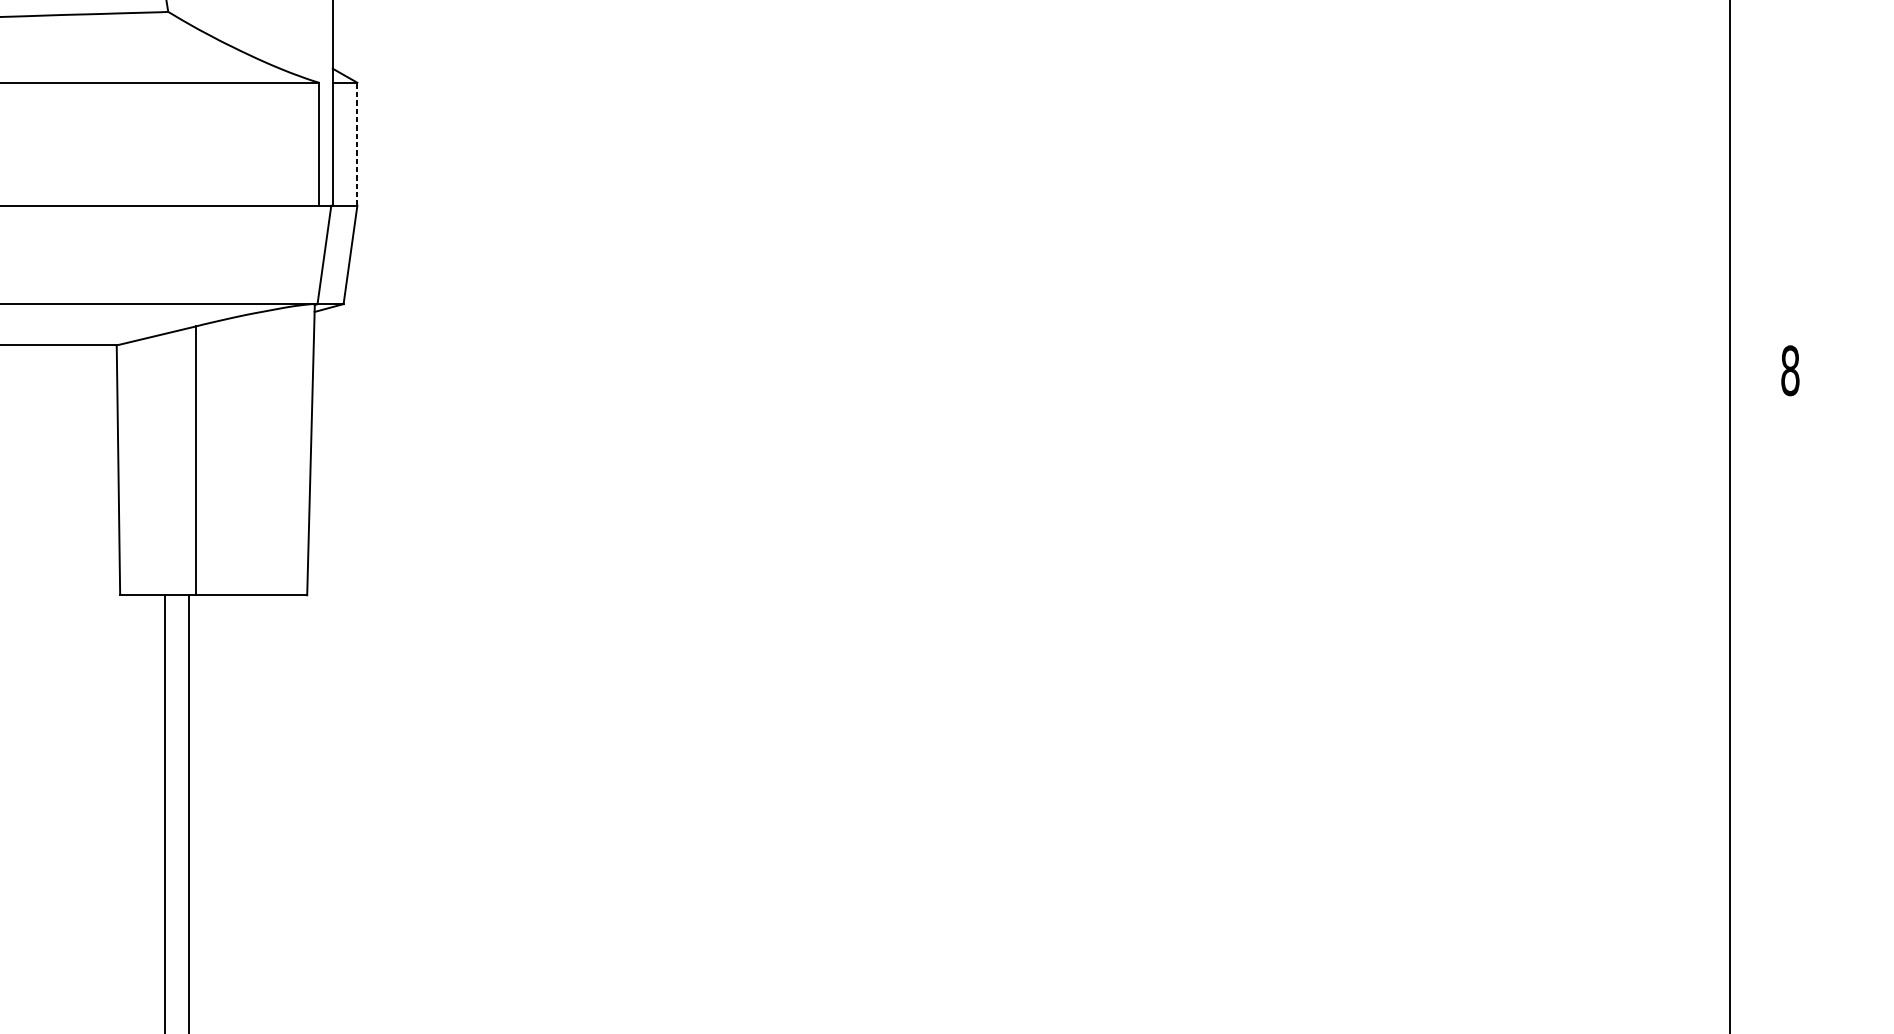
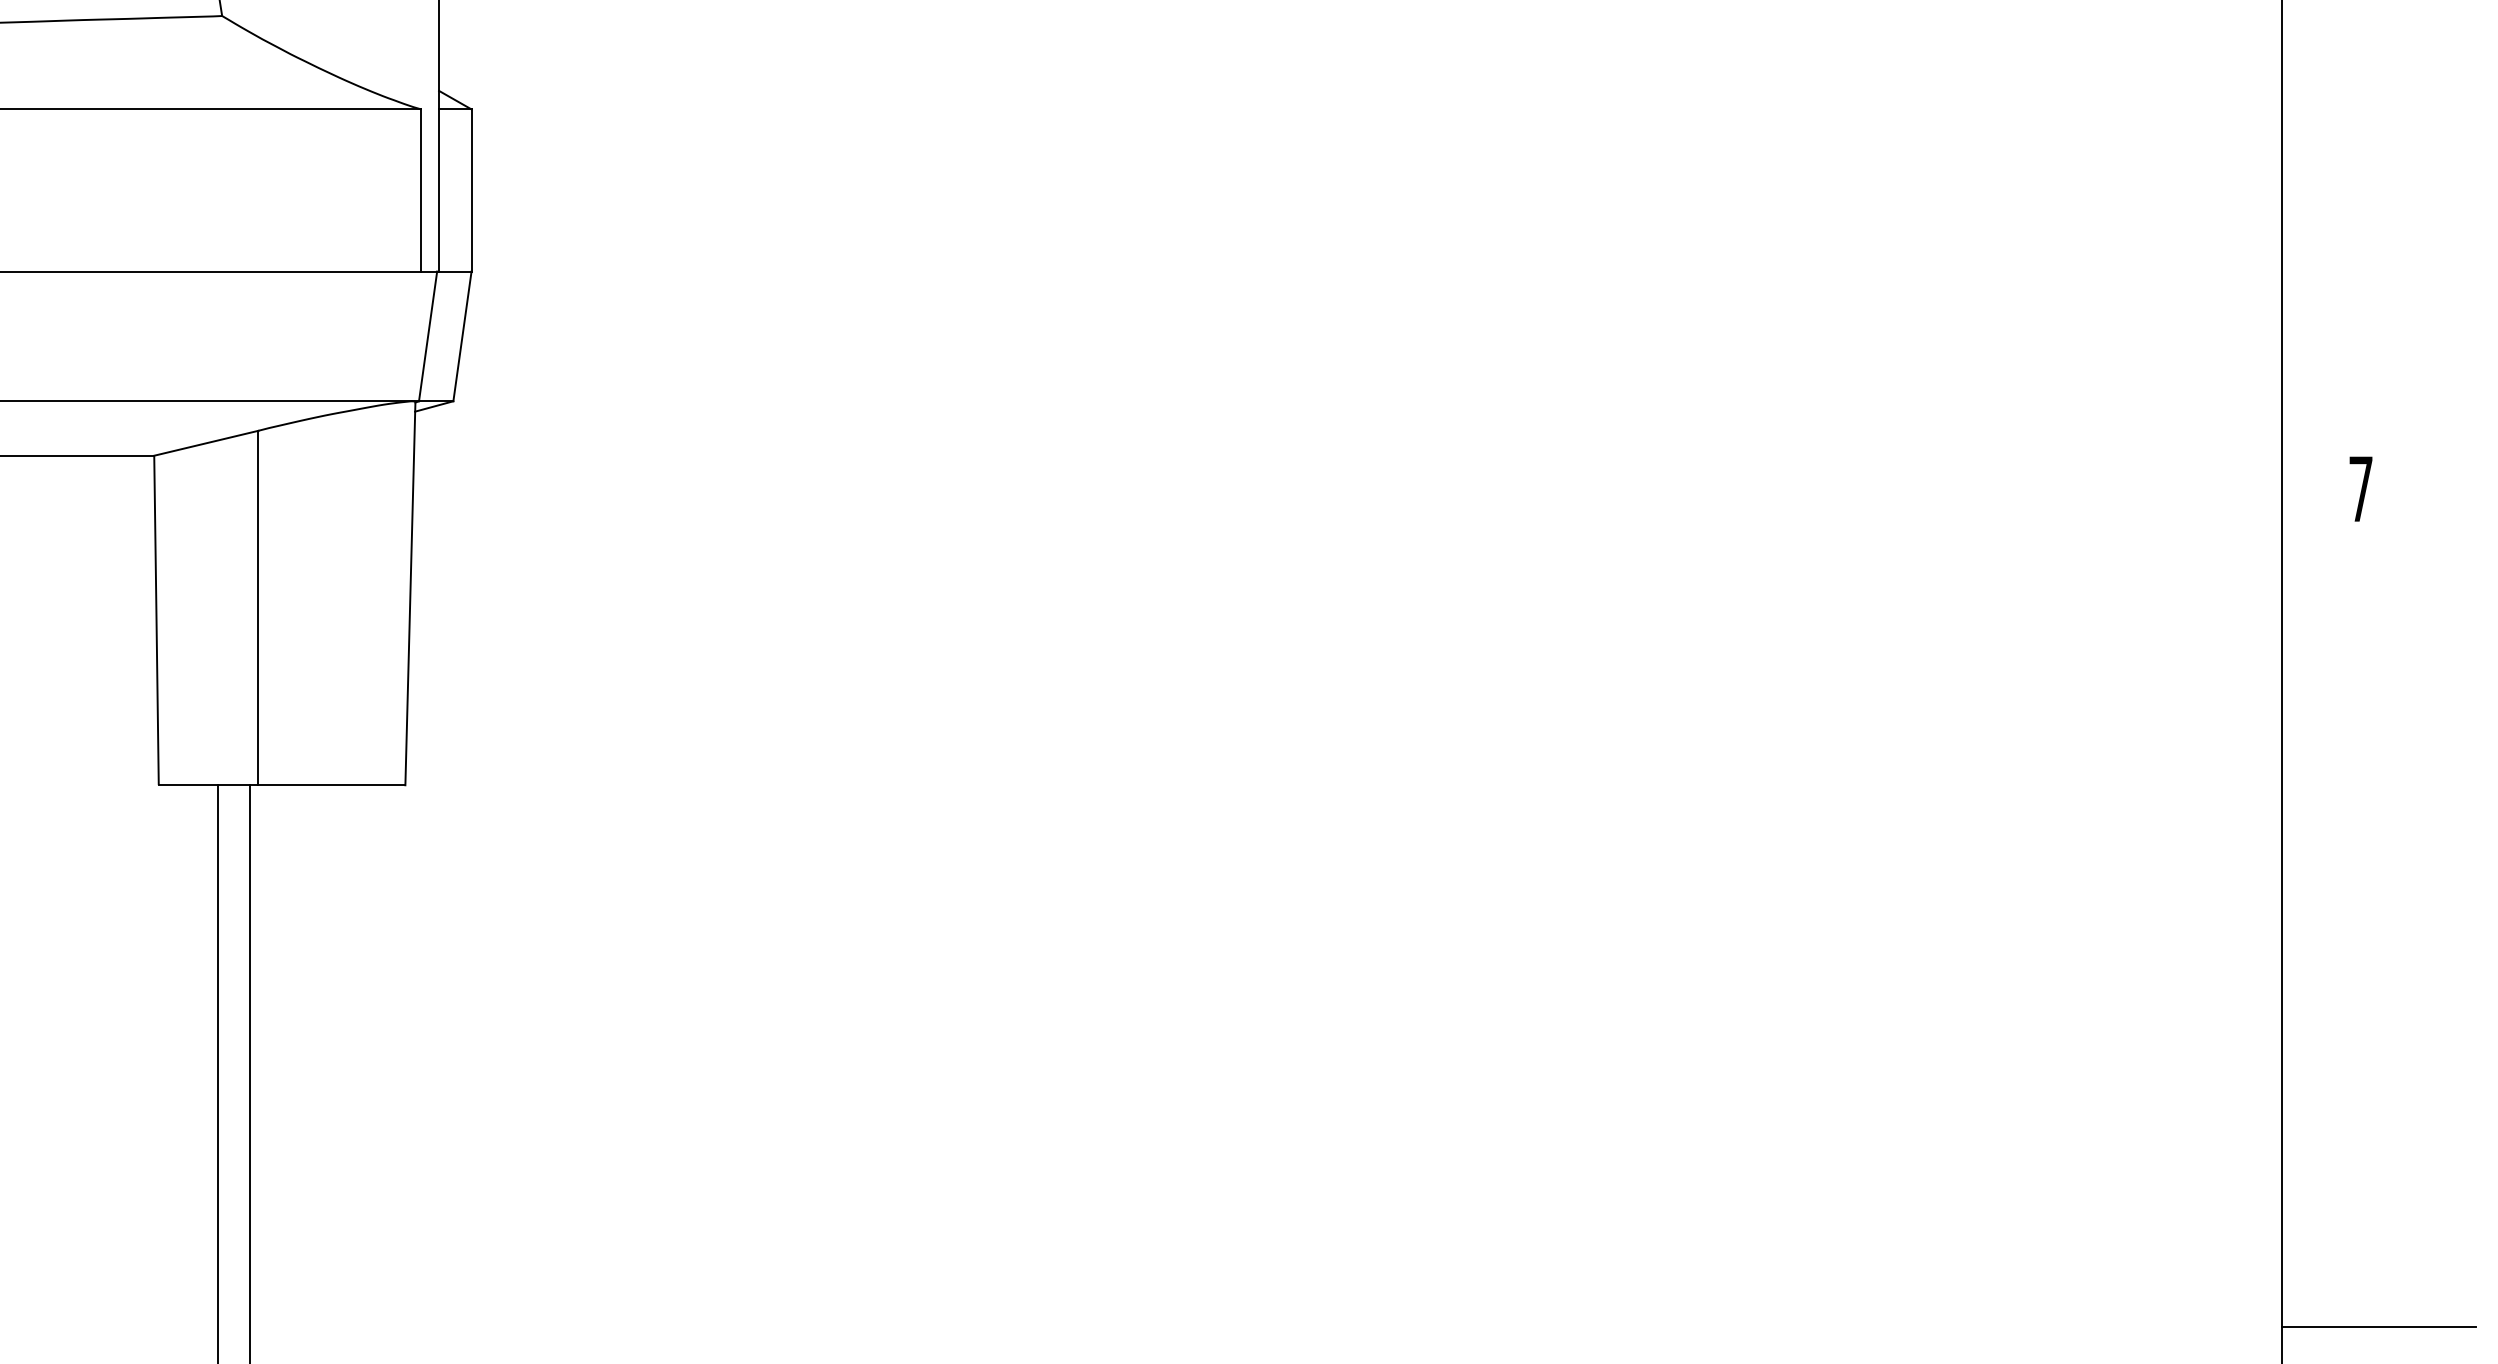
line: (357, 144) -> (471, 190), dashed -> solid
text: (1790, 370) -> (2361, 488), 8 -> 7
line: (1803, 1006) -> (2378, 1327), added

